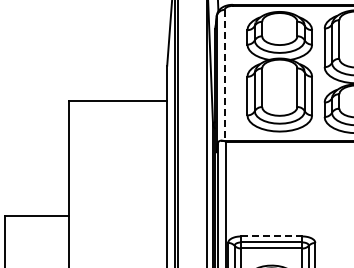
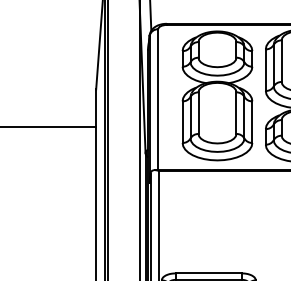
line: (224, 75) -> (157, 99), dashed -> solid
line: (271, 236) -> (208, 273), dashed -> solid

